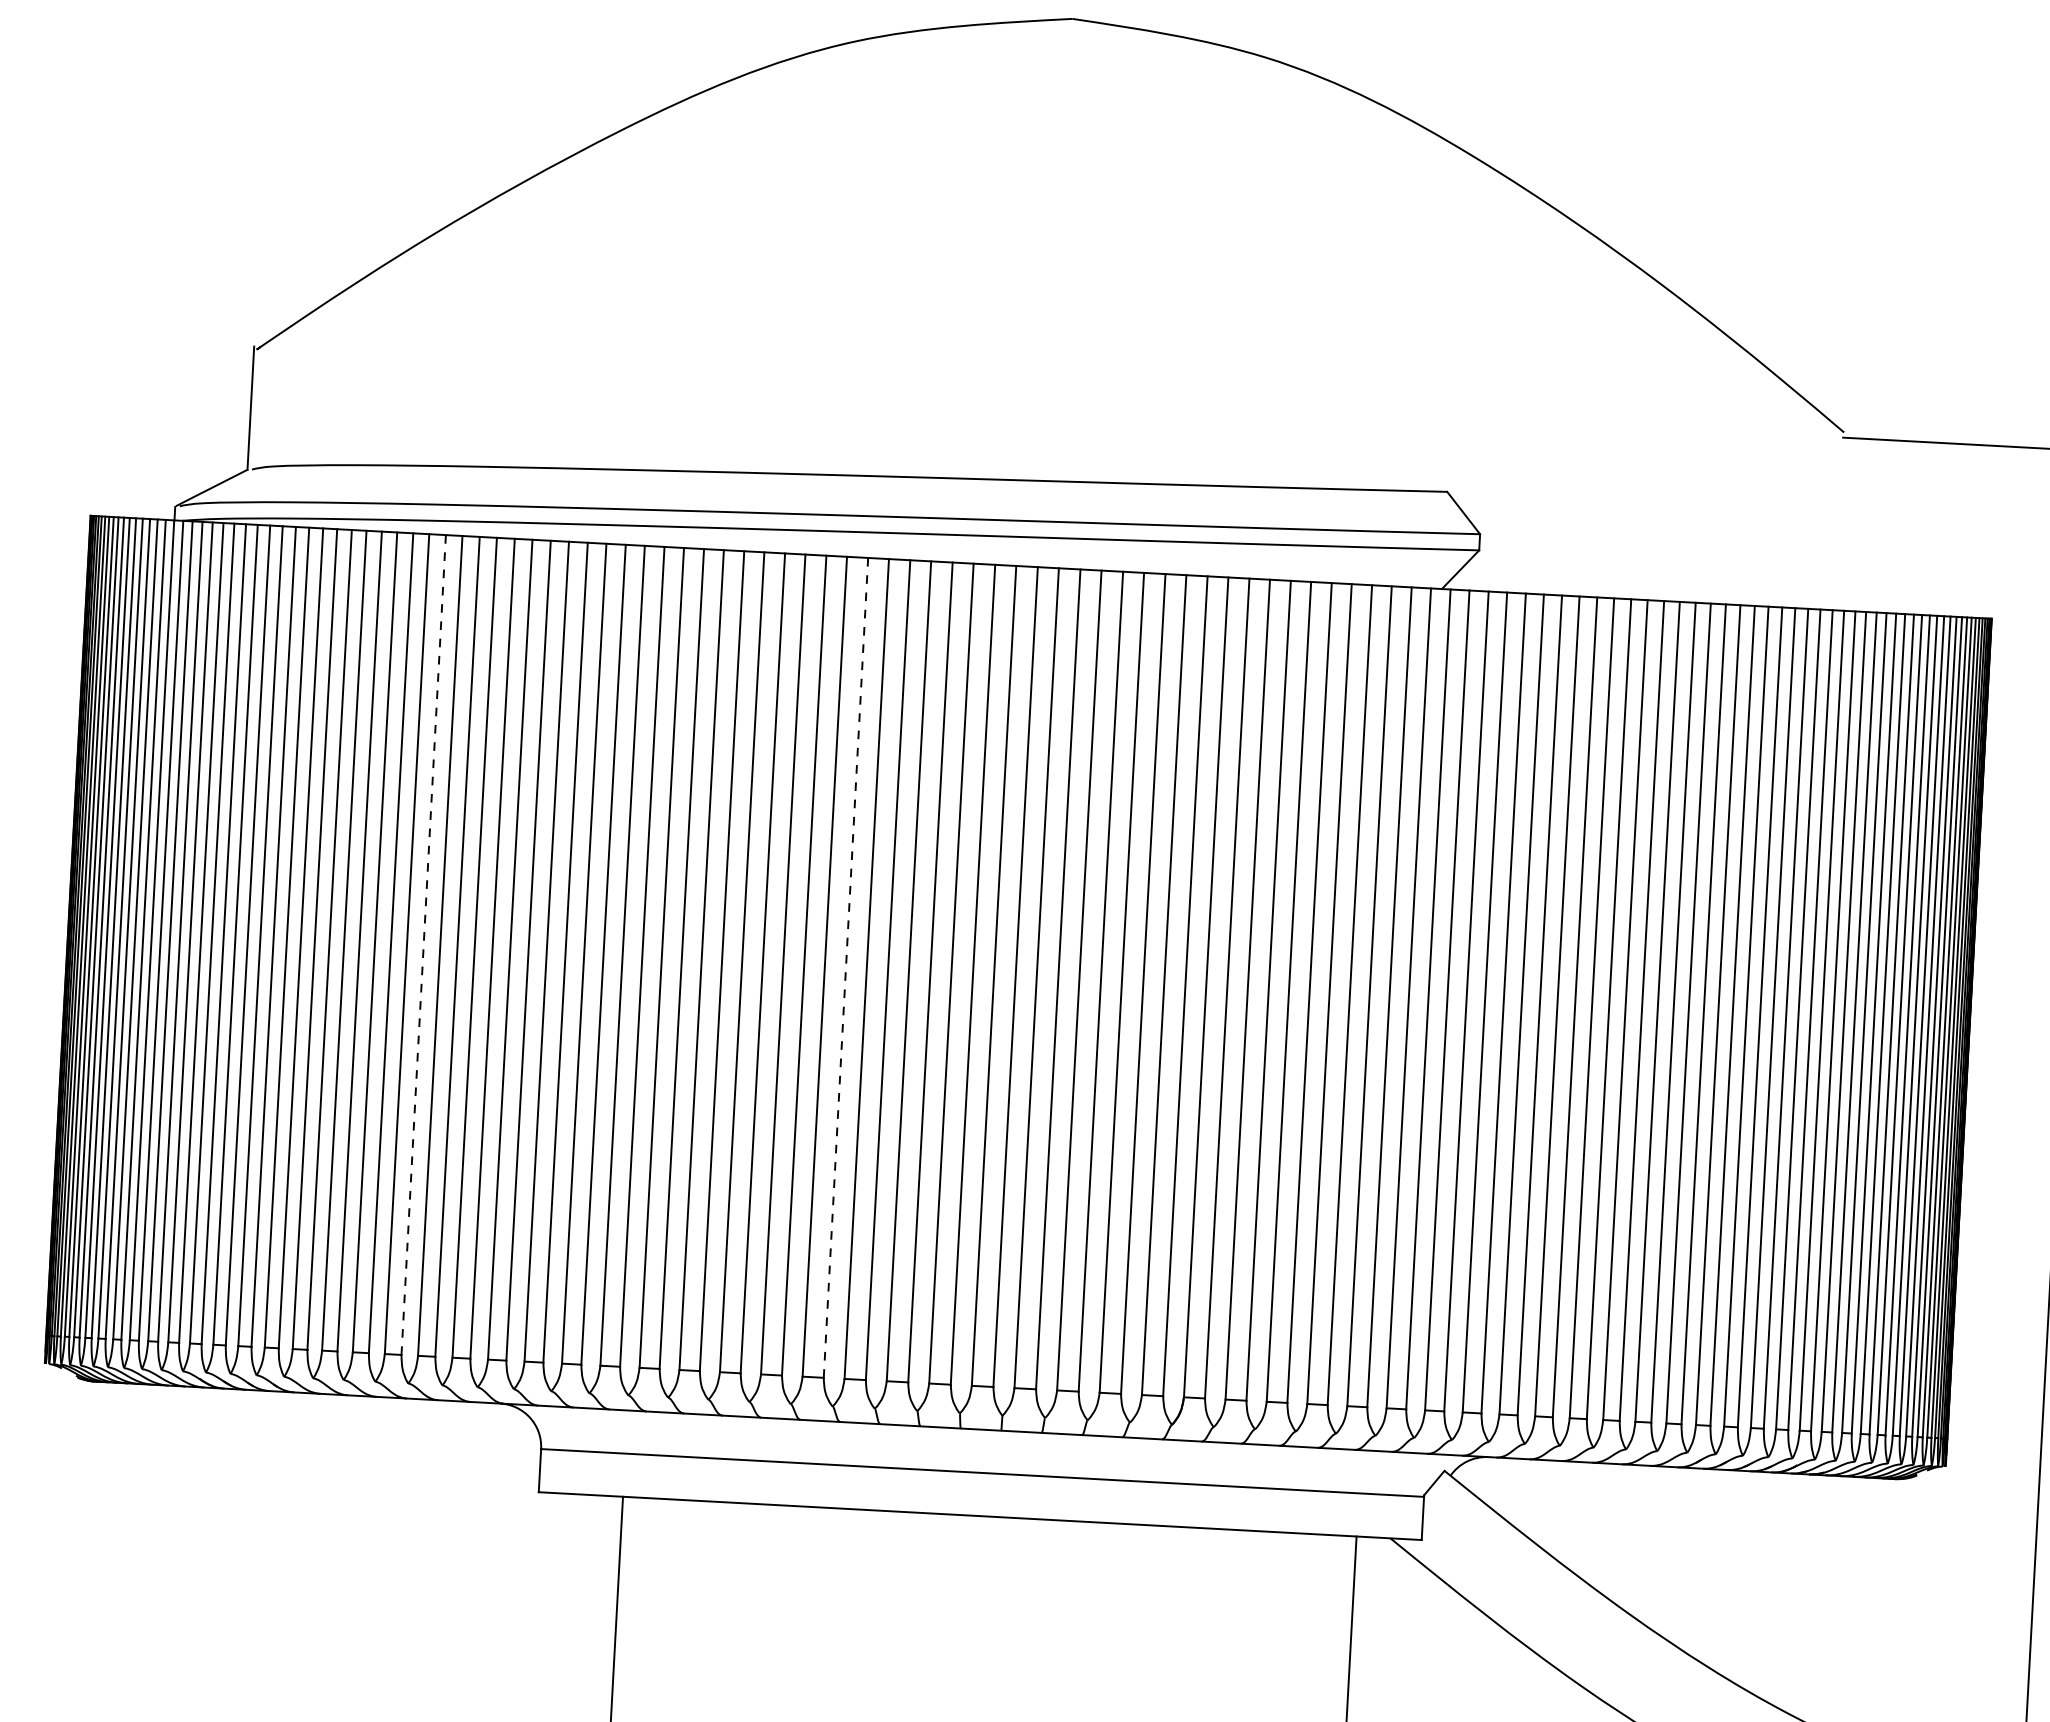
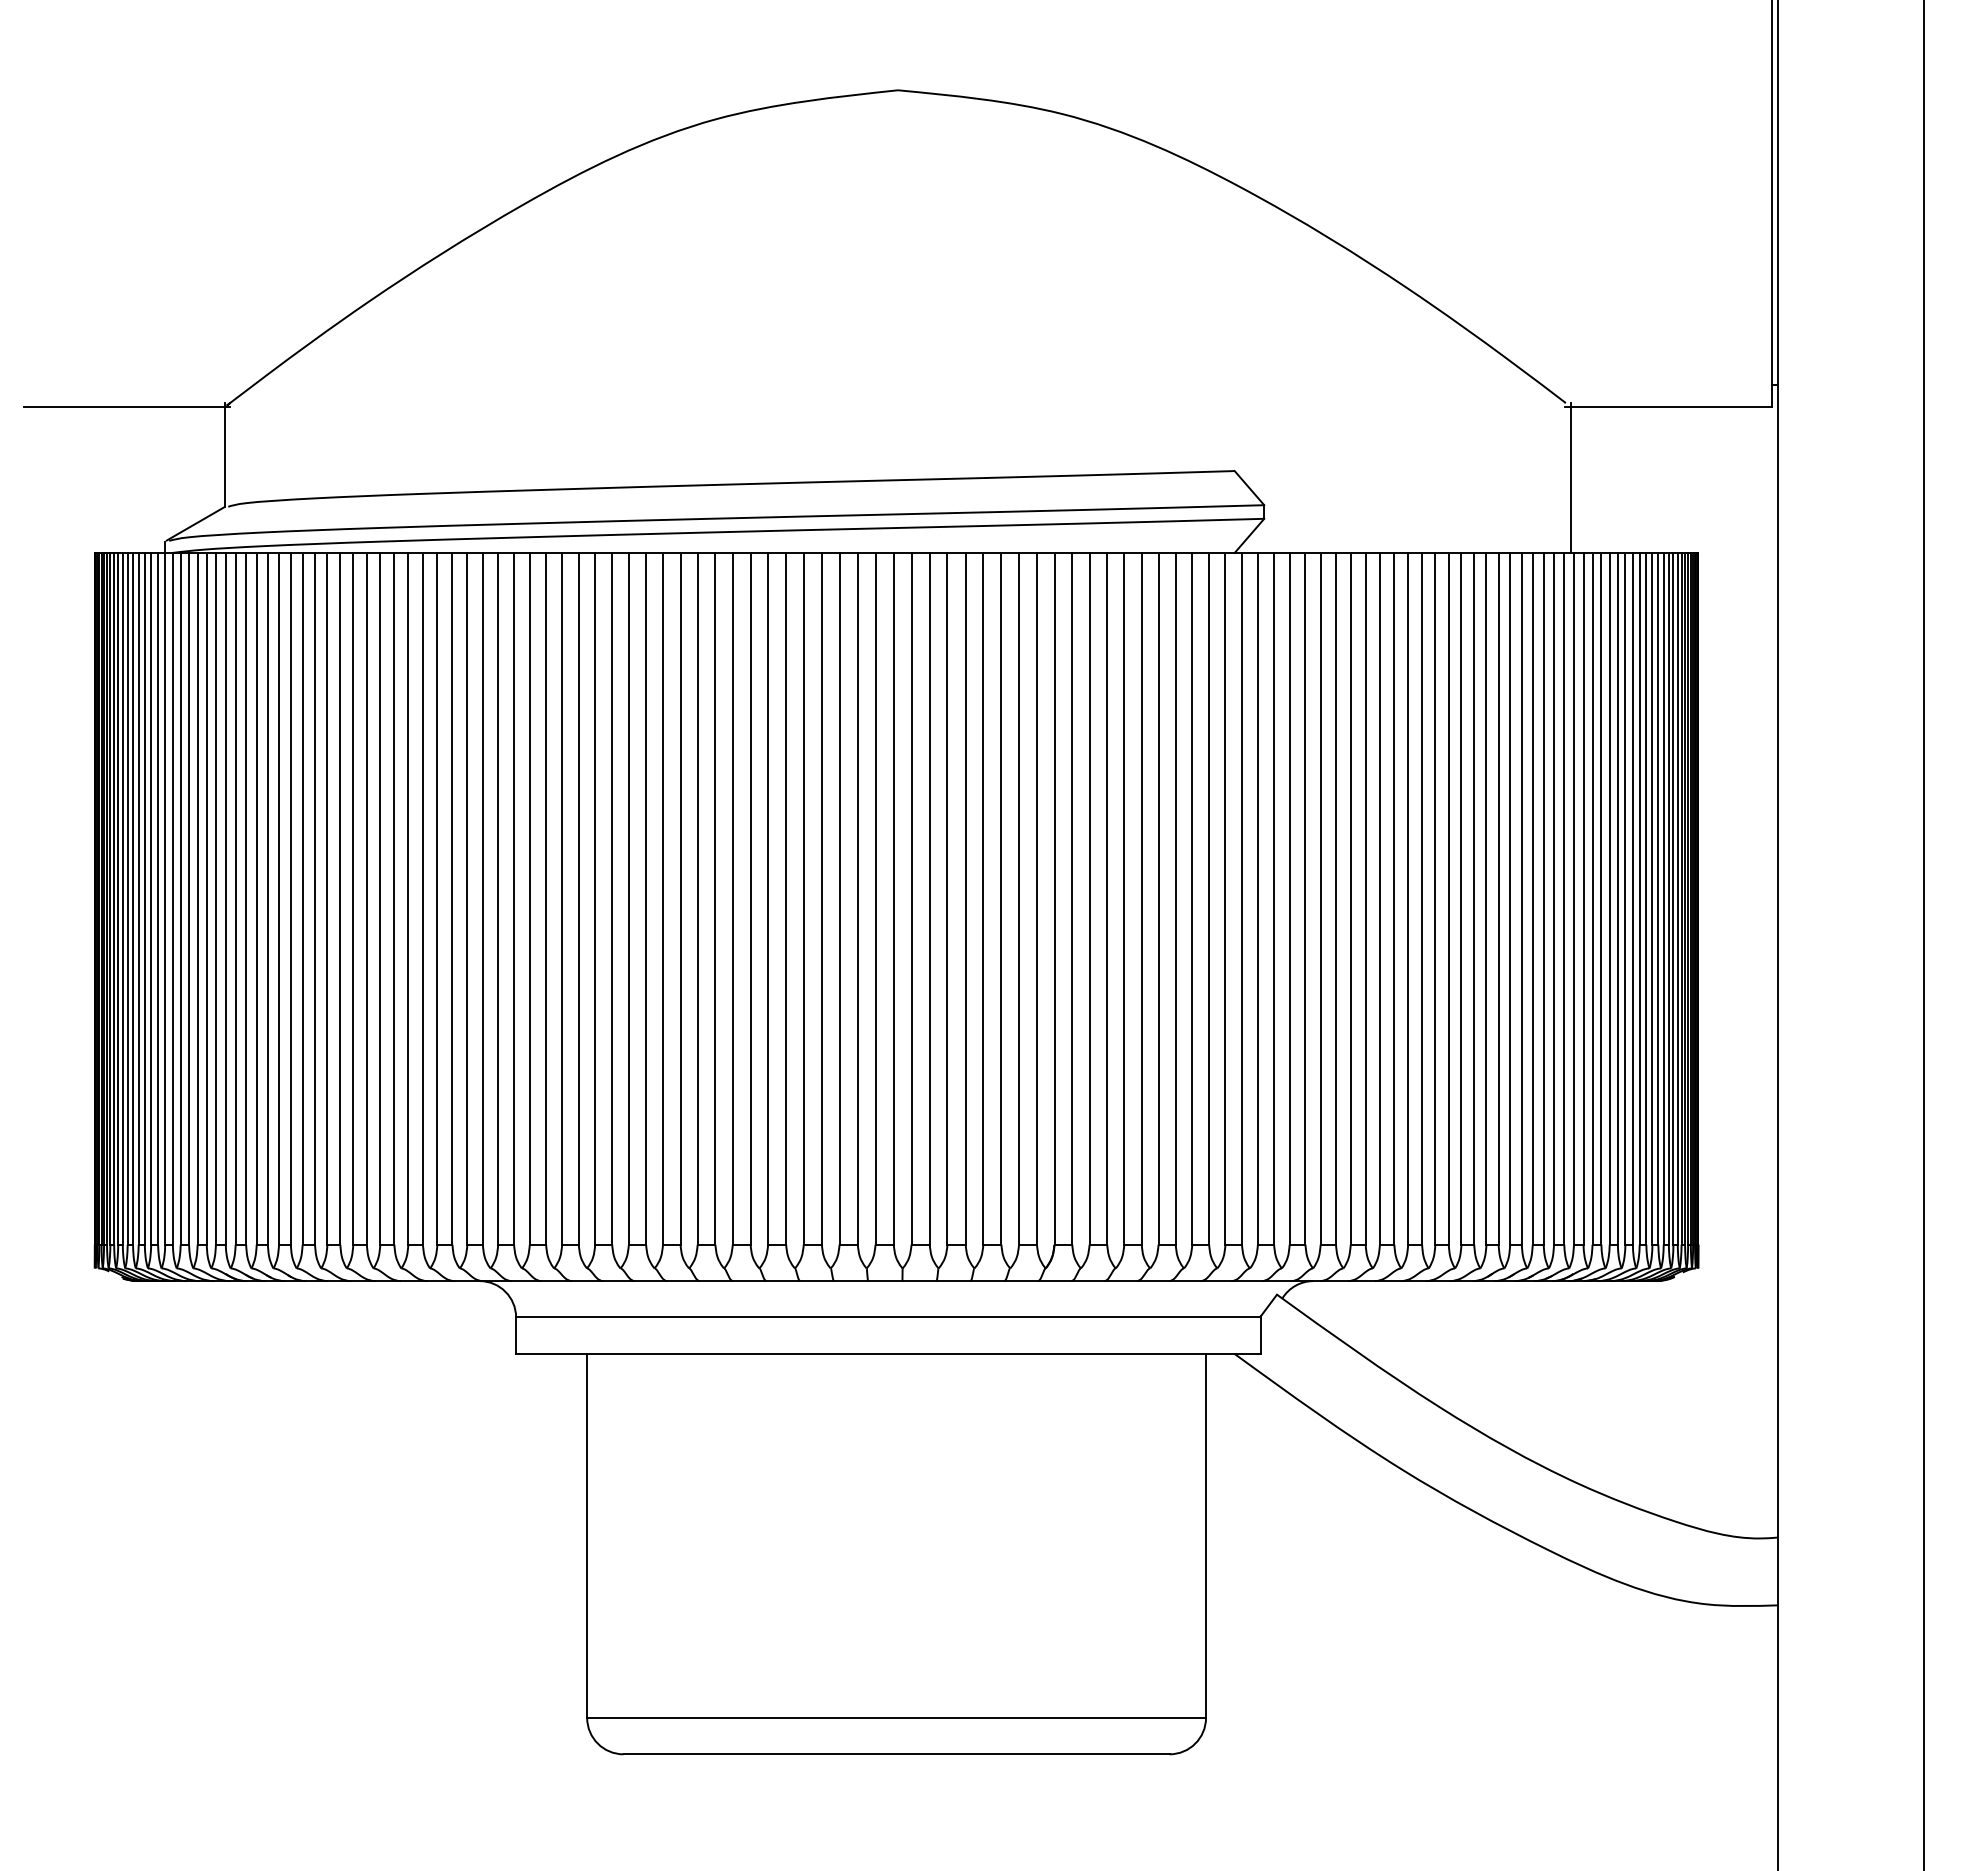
line: (138, 345) -> (127, 407), added
line: (1846, 521) -> (1571, 477), added
line: (423, 944) -> (394, 898), dashed -> solid
line: (845, 967) -> (750, 898), dashed -> solid

